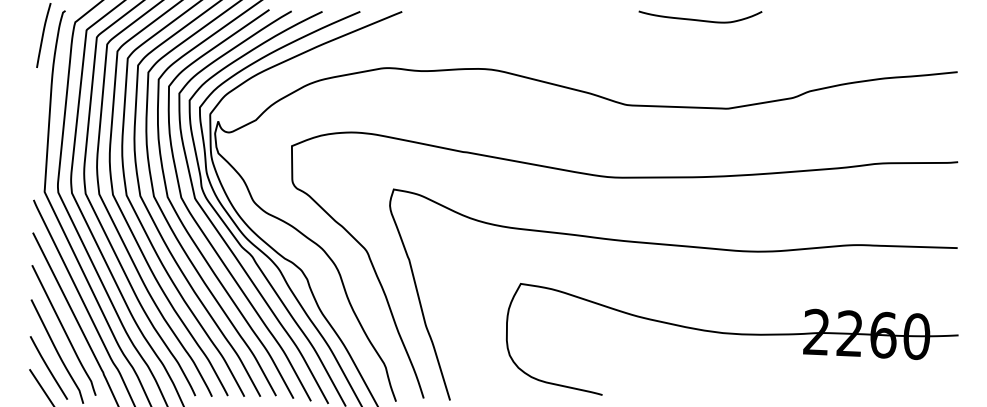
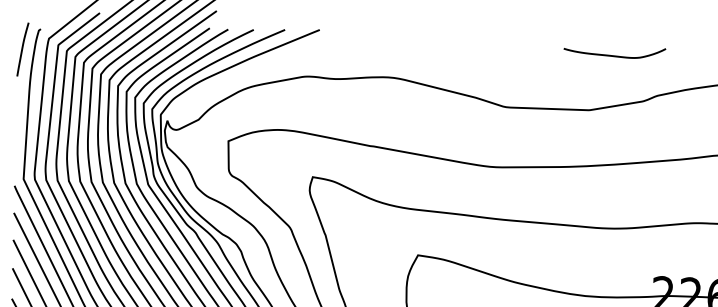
curve: (700, 19) -> (614, 55), moved

